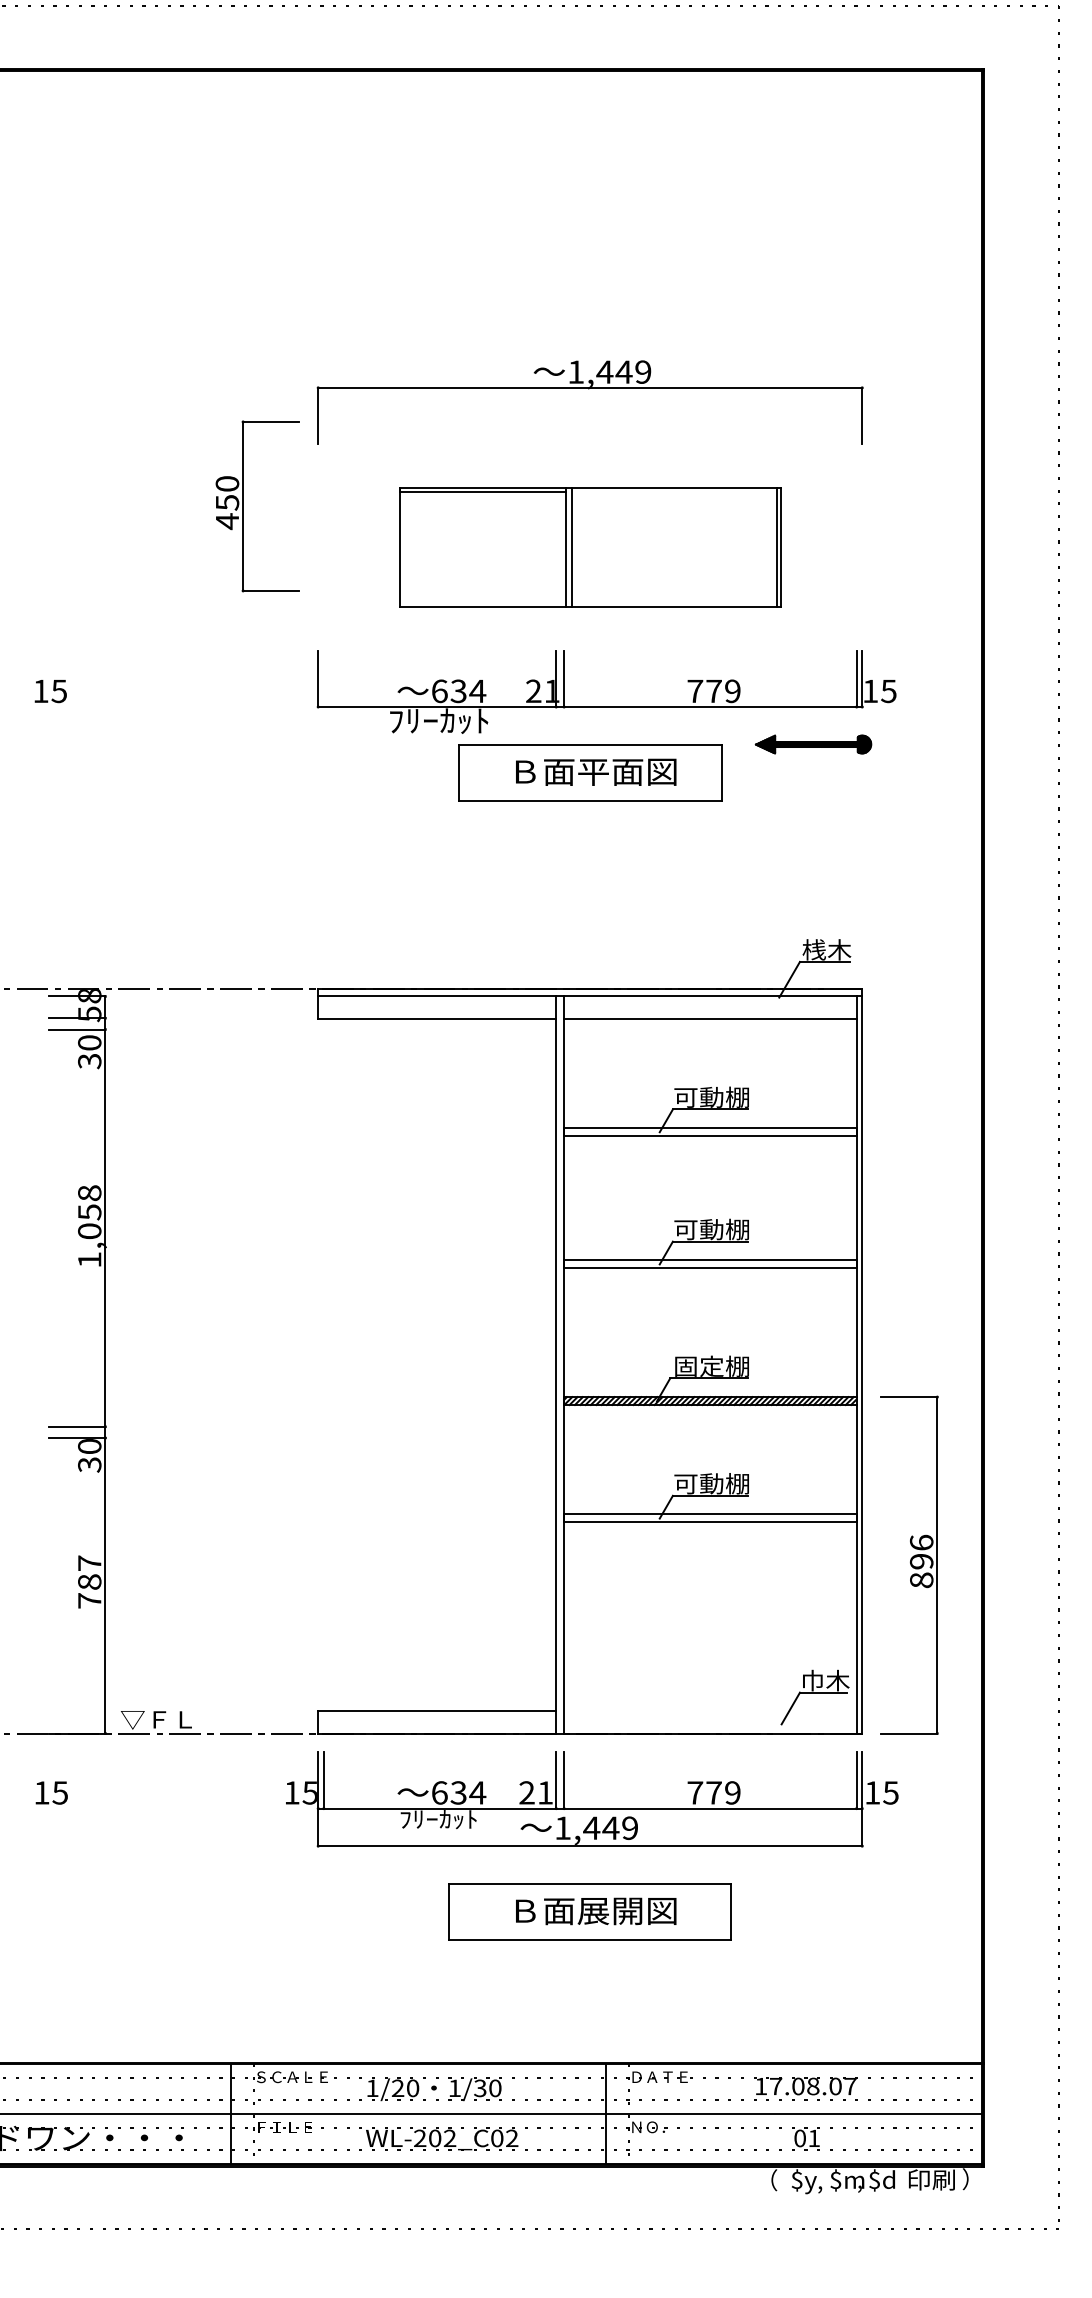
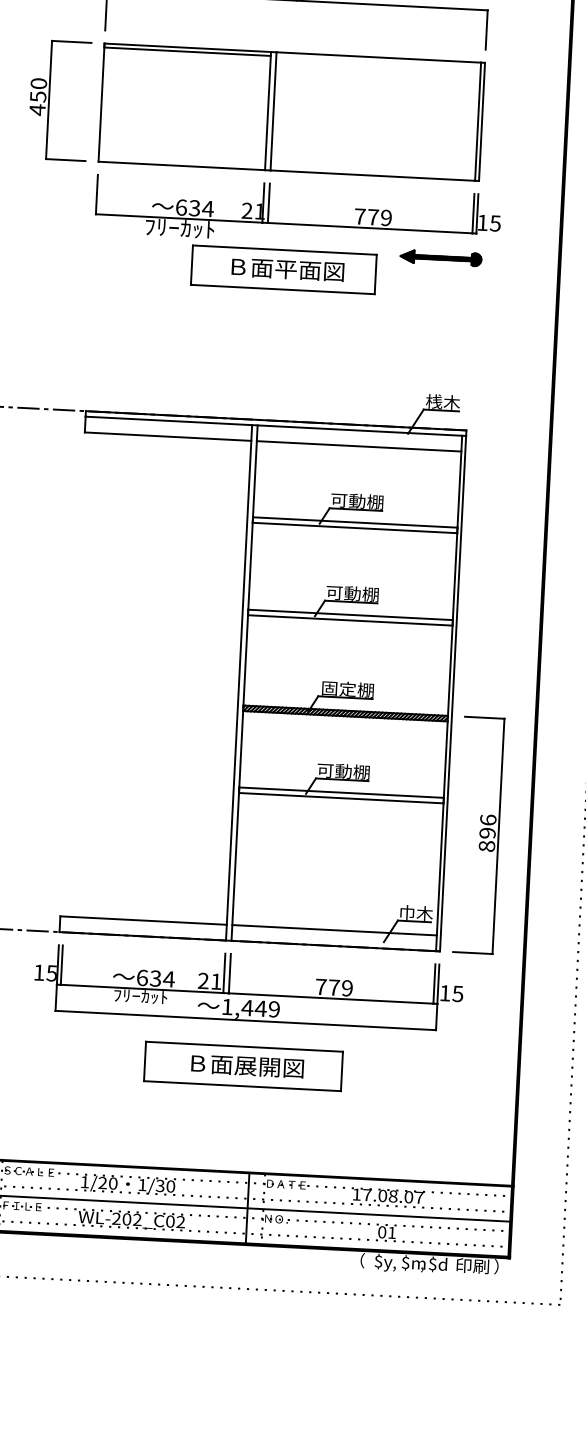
part: (243, 506) -> (49, 100), moved
part: (589, 547) -> (291, 112), size x1.43
line: (710, 1710) -> (334, 929), added

